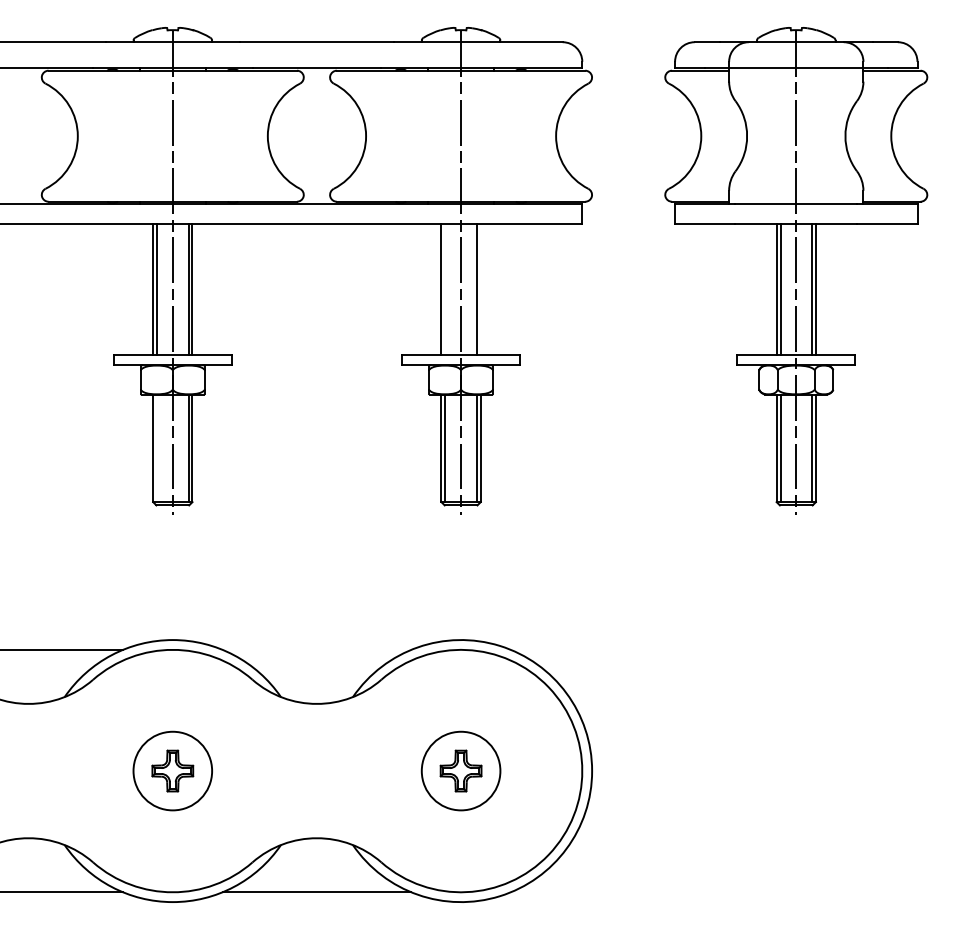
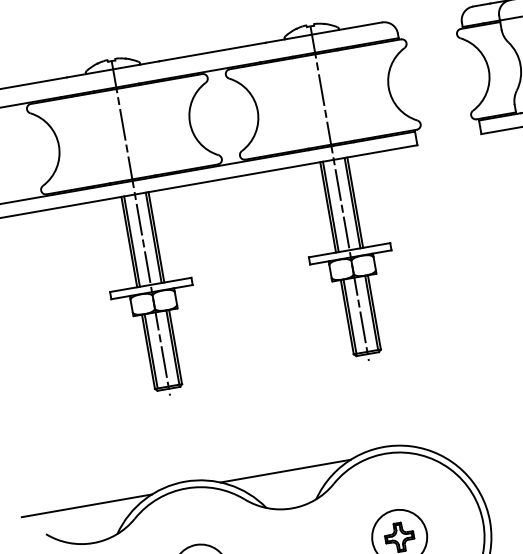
line: (445, 288) -> (330, 206), added
line: (480, 288) -> (354, 202), added
line: (157, 448) -> (151, 351), added
line: (316, 649) -> (285, 470), added

